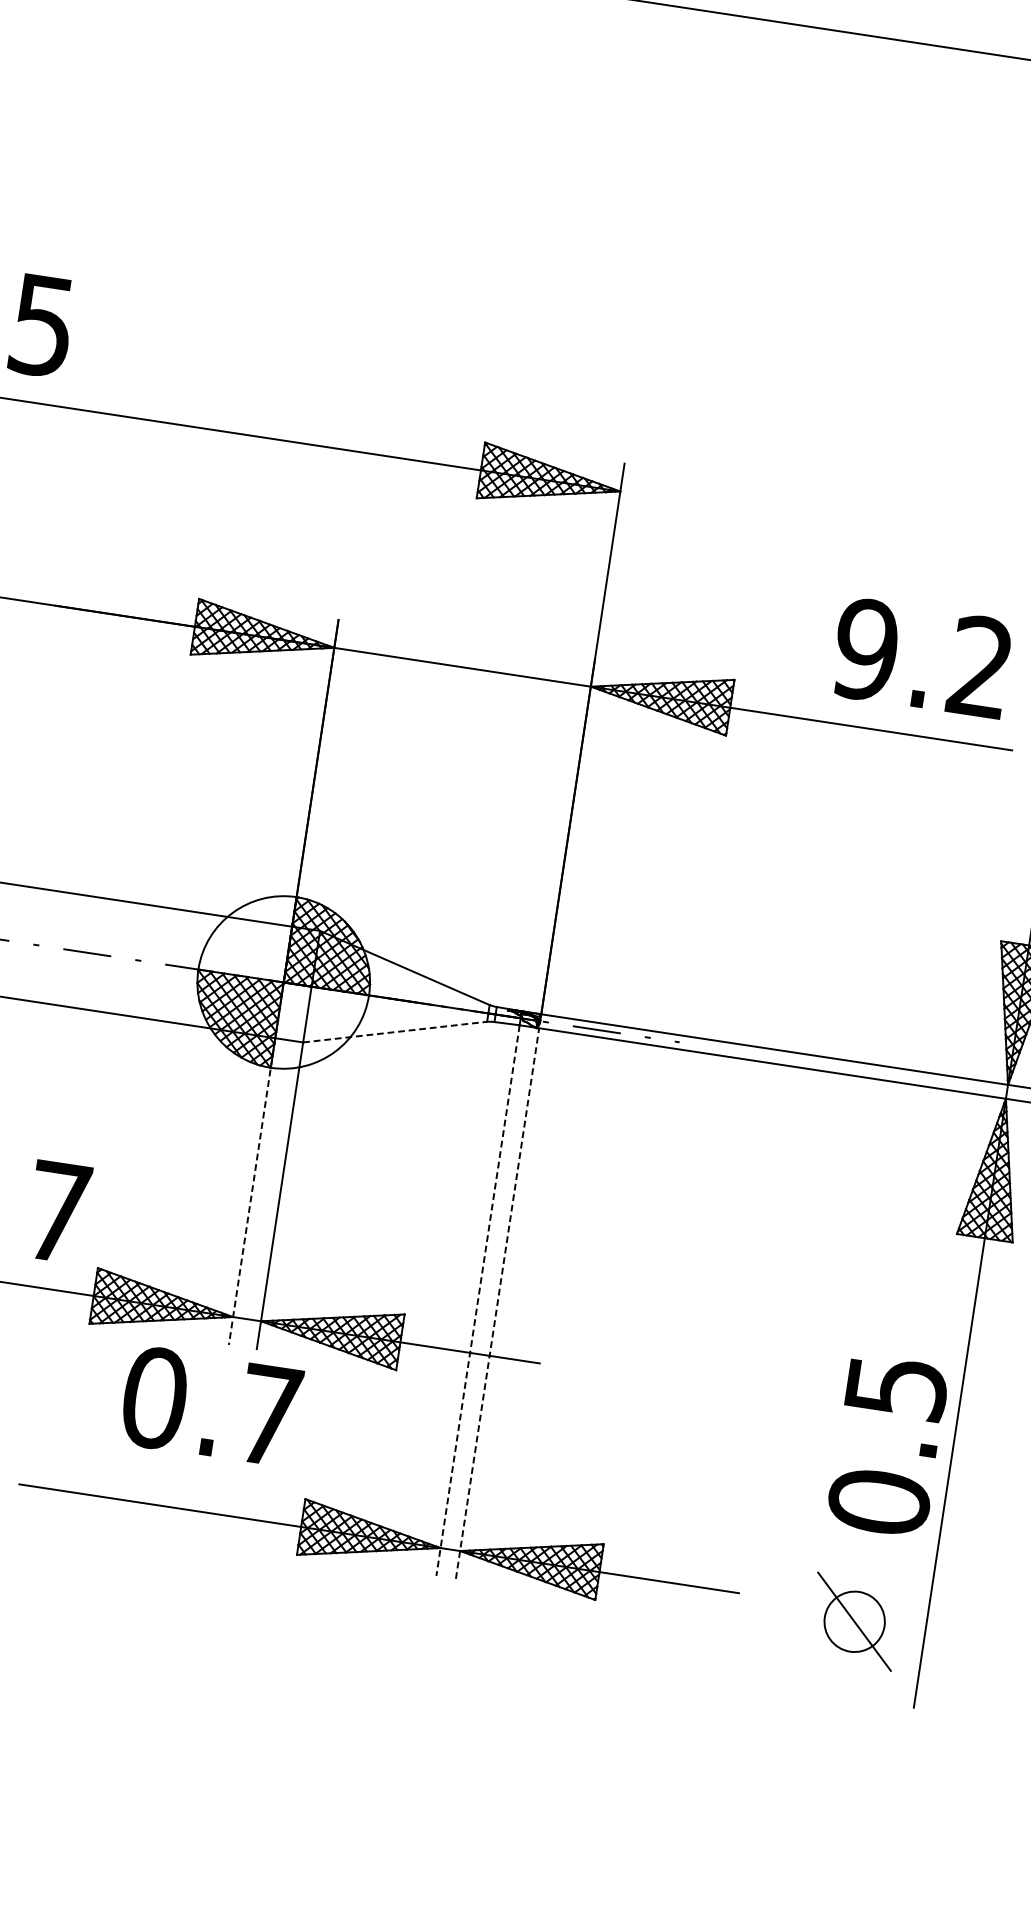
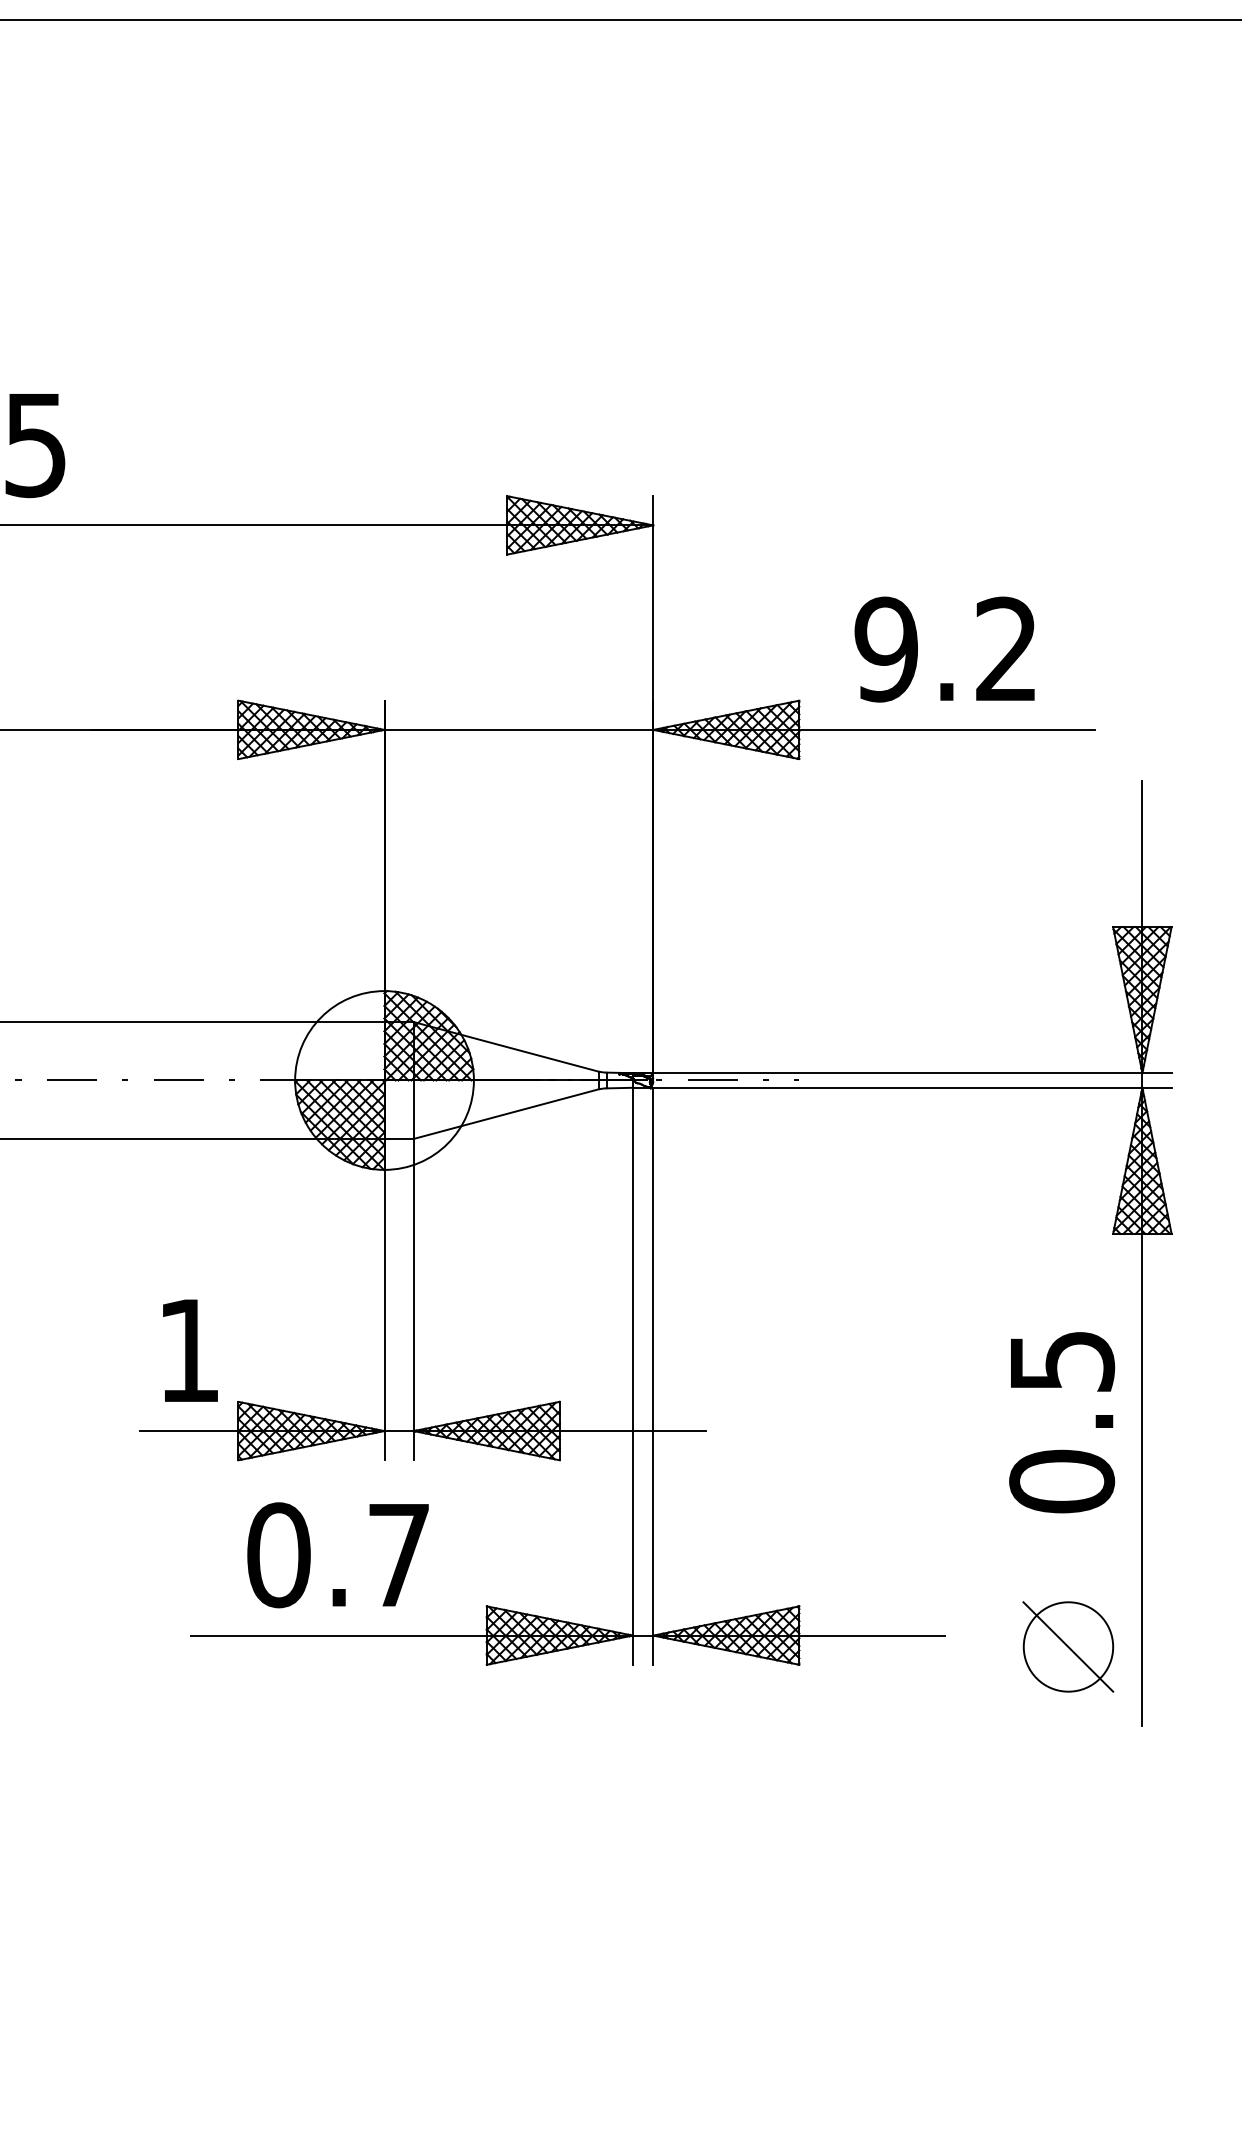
text: (921, 658) -> (944, 649), moved
line: (395, 1032) -> (506, 1114), dashed -> solid
line: (252, 1191) -> (384, 1299), dashed -> solid
text: (57, 1211) -> (188, 1350), 7 -> 1
line: (477, 1300) -> (632, 1376), dashed -> solid
line: (497, 1303) -> (653, 1376), dashed -> solid
text: (210, 1406) -> (337, 1555), moved
text: (888, 1445) -> (1062, 1422), moved
circle: (854, 1621) -> (1068, 1646), size x1.43

